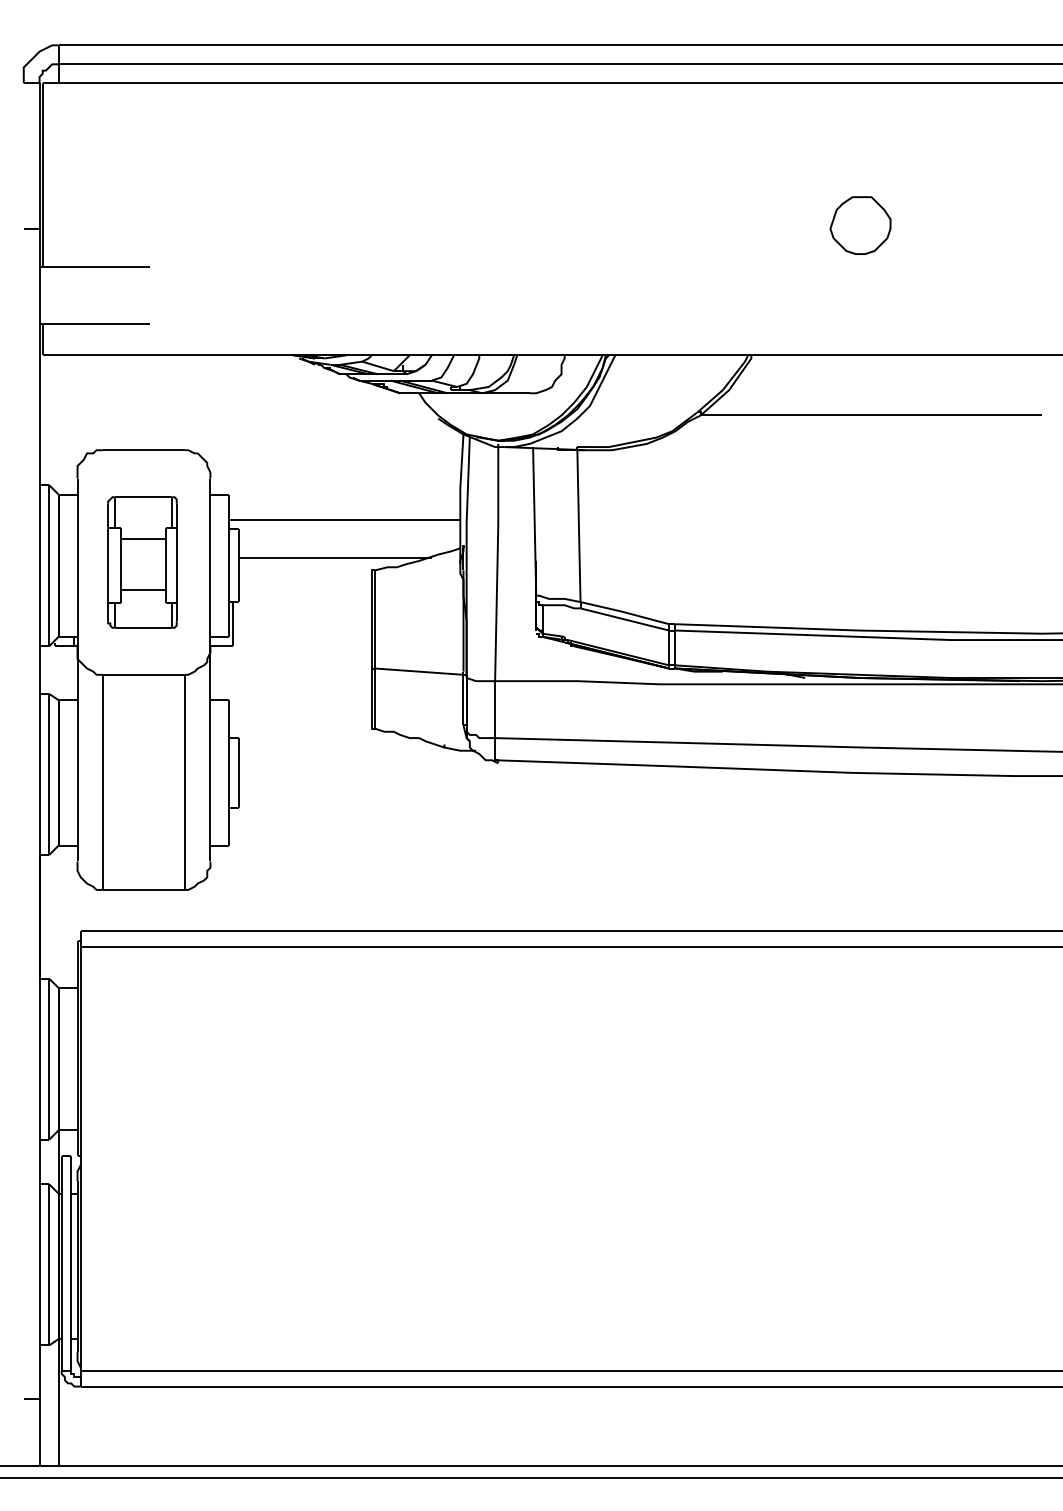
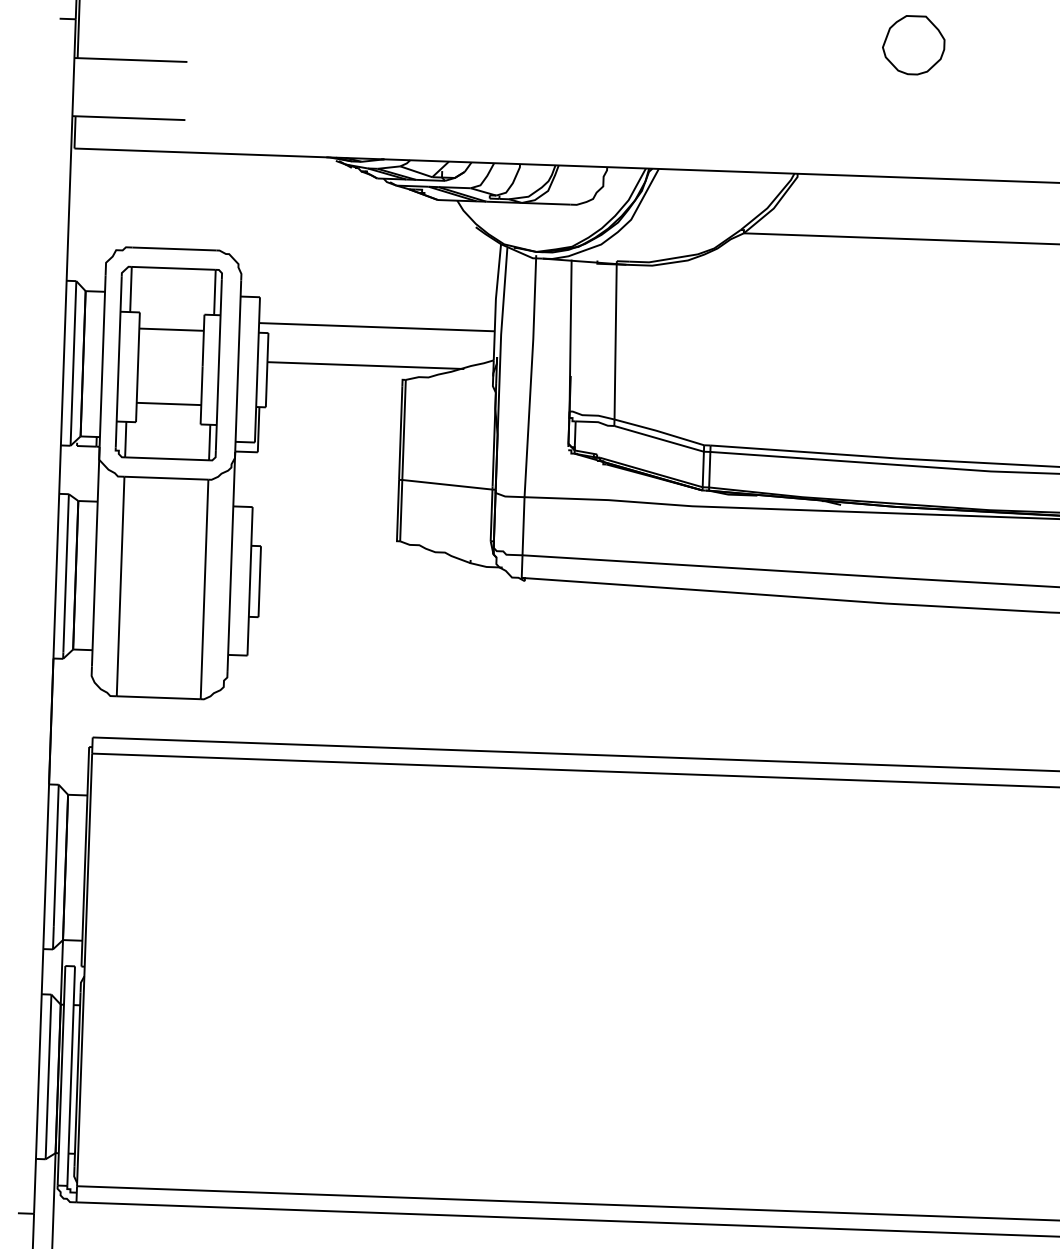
part: (142, 562) -> (168, 363), size x1.43

